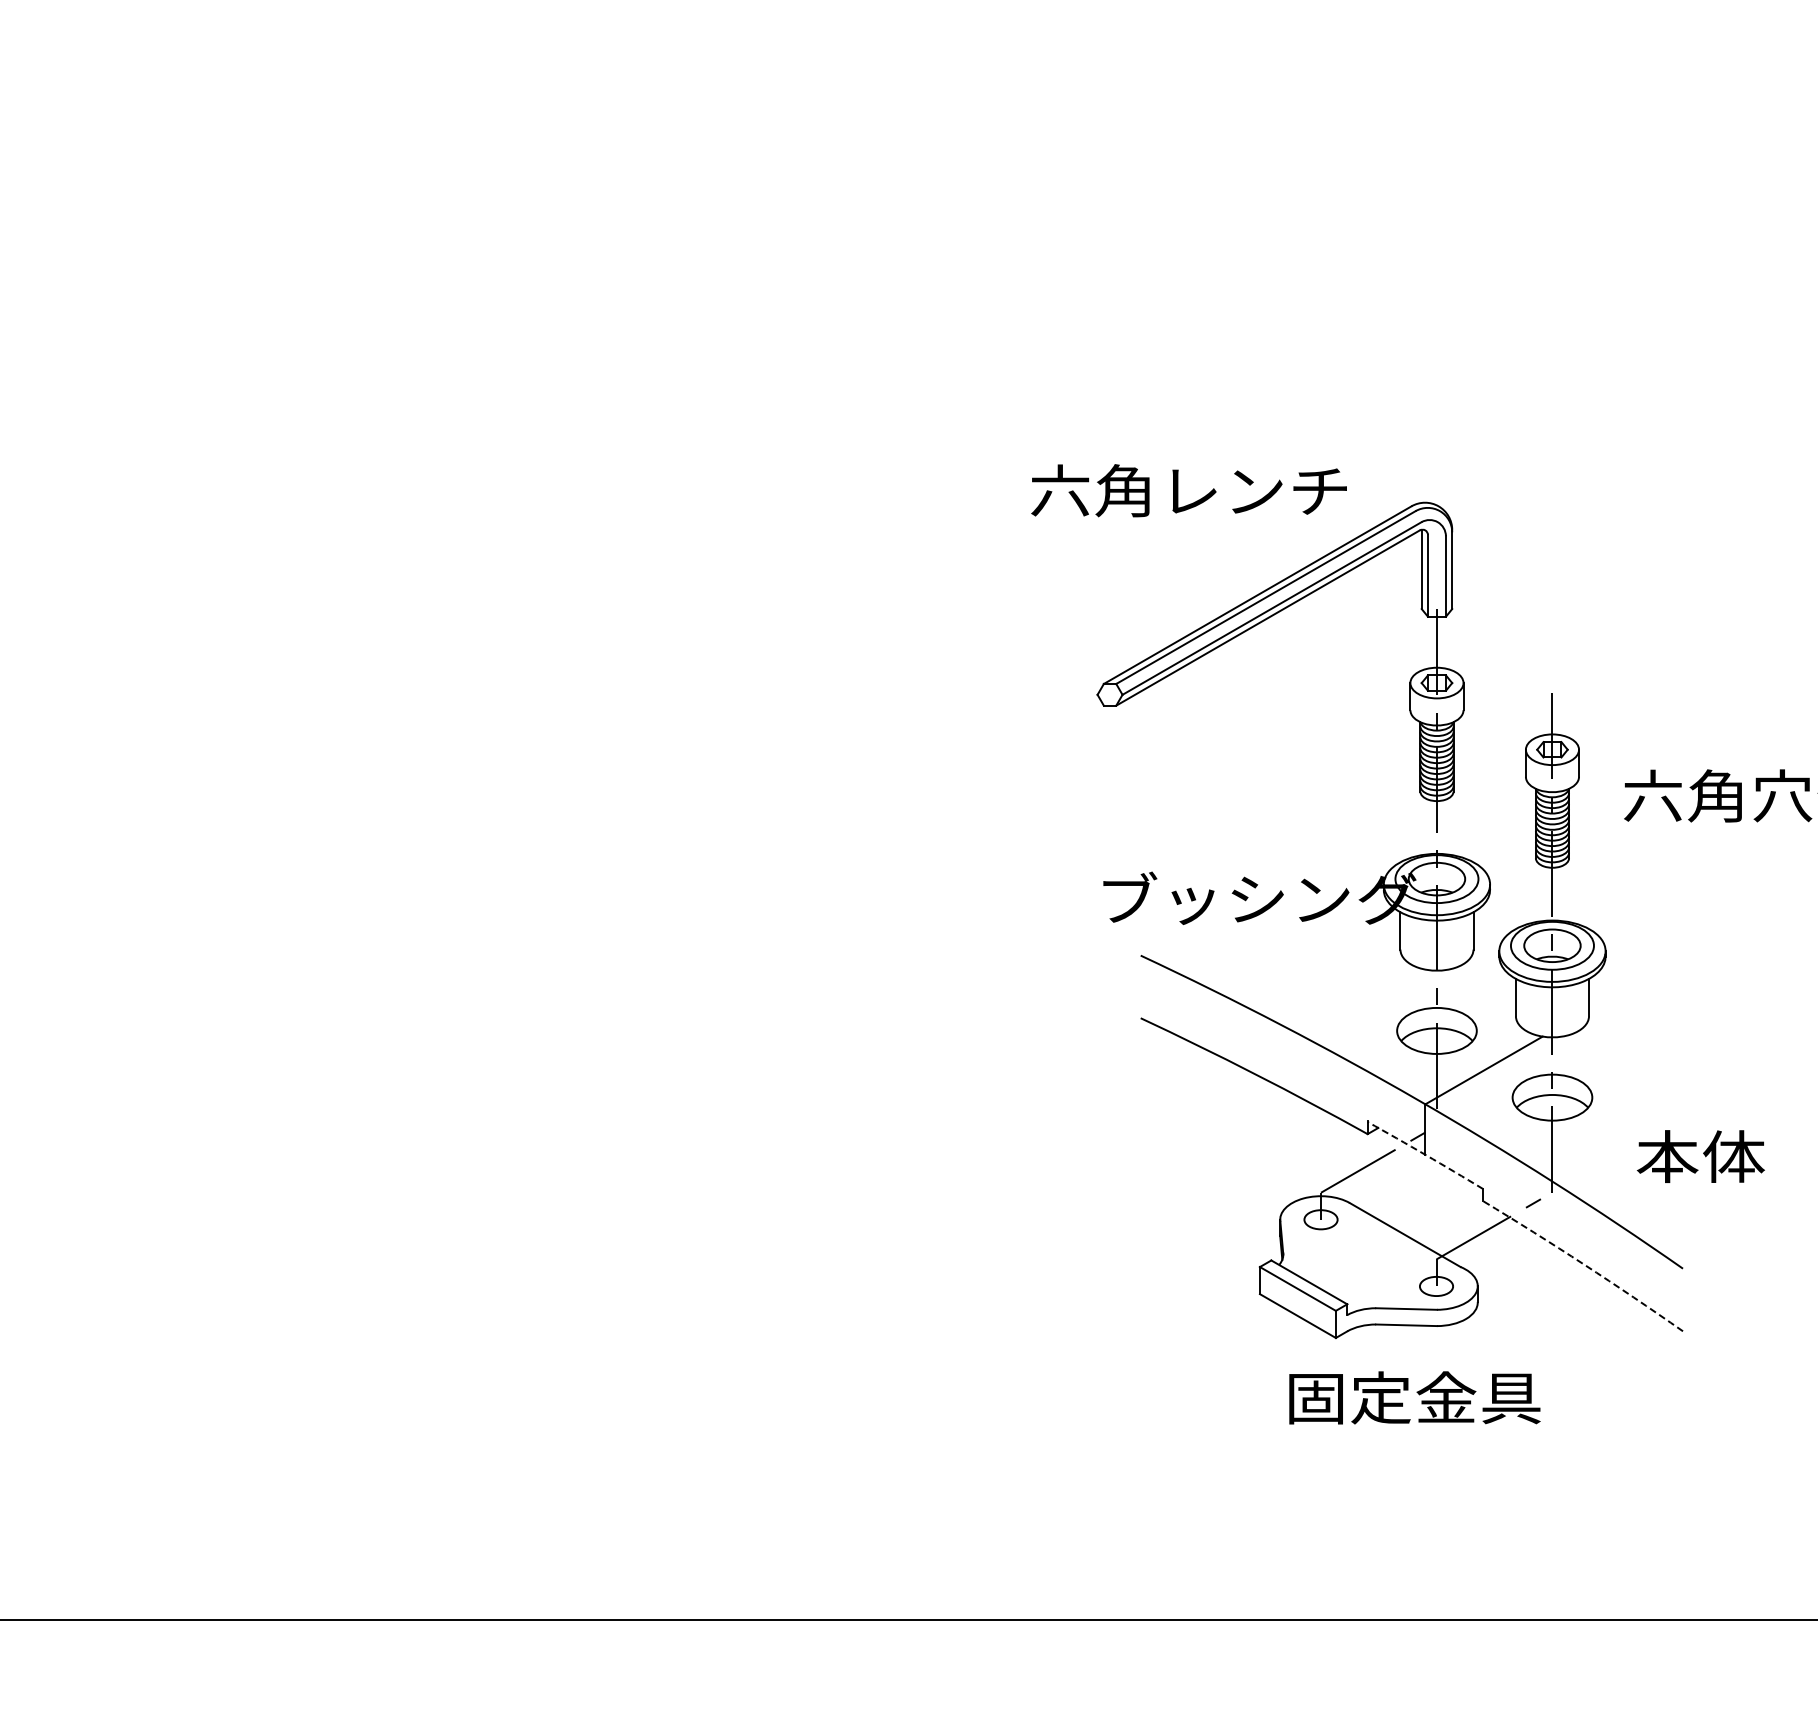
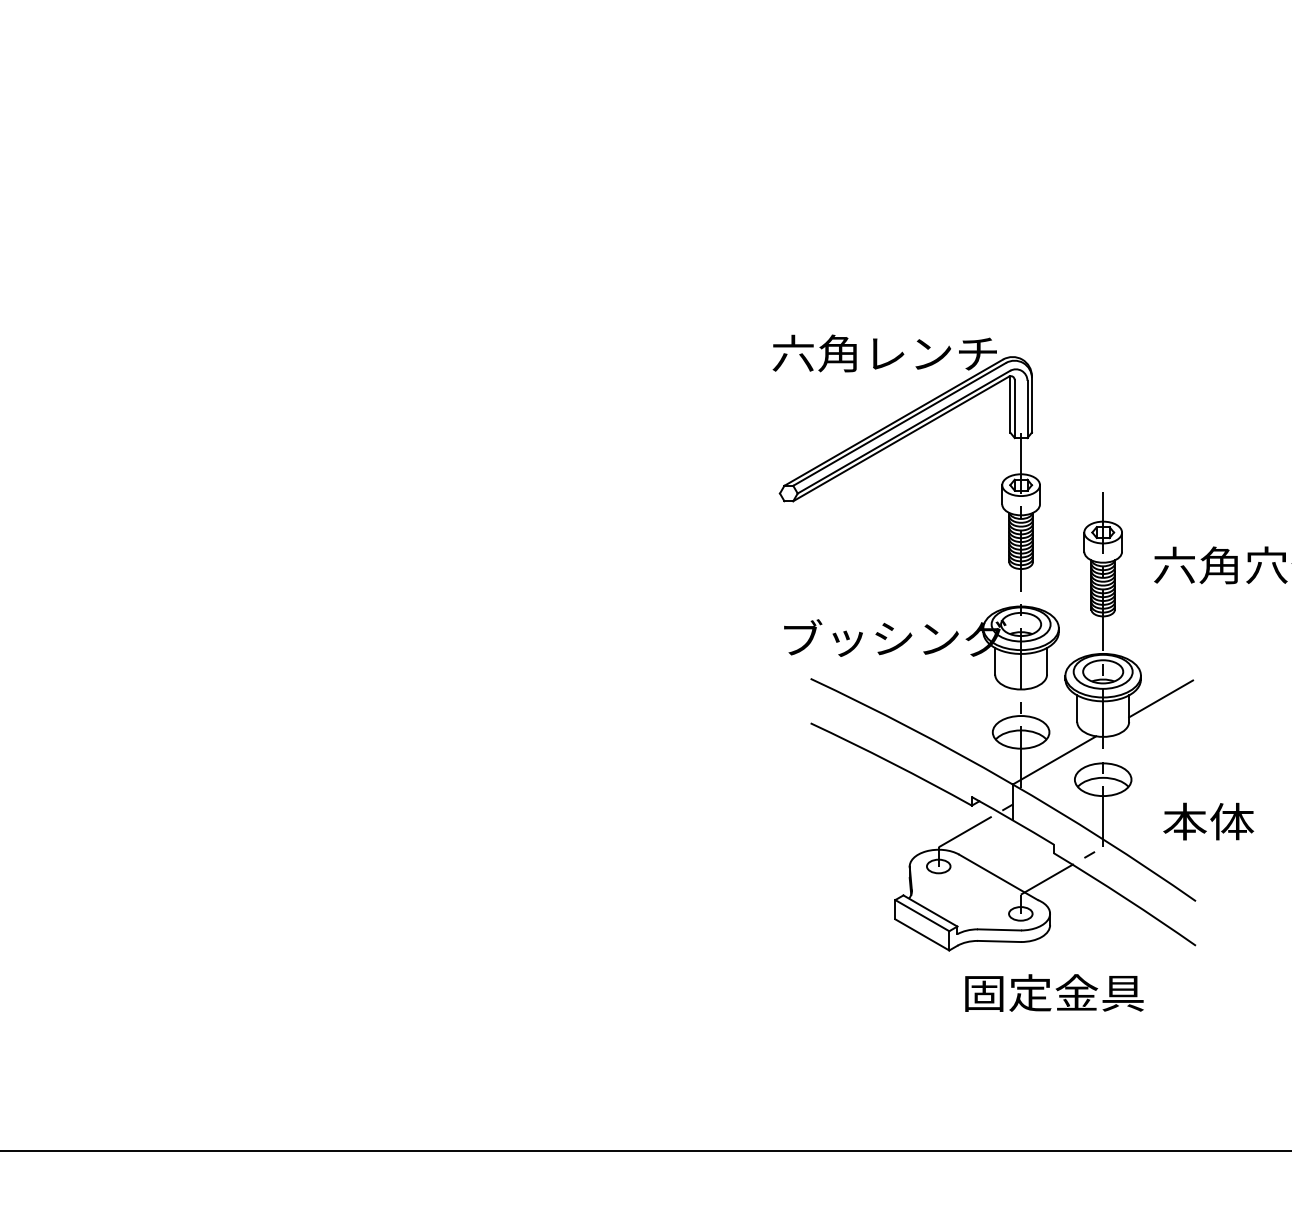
text: (1188, 490) -> (884, 353), moved
line: (1633, 983) -> (1160, 698), added
arc: (1425, 1155) -> (1012, 820), dashed -> solid
arc: (1584, 1264) -> (1125, 898), dashed -> solid
text: (1414, 1397) -> (1054, 992), moved

